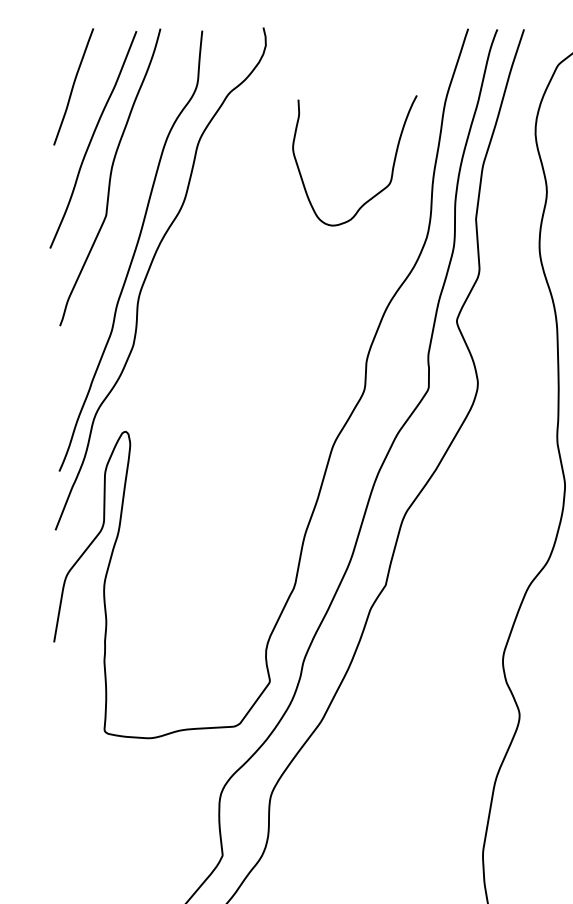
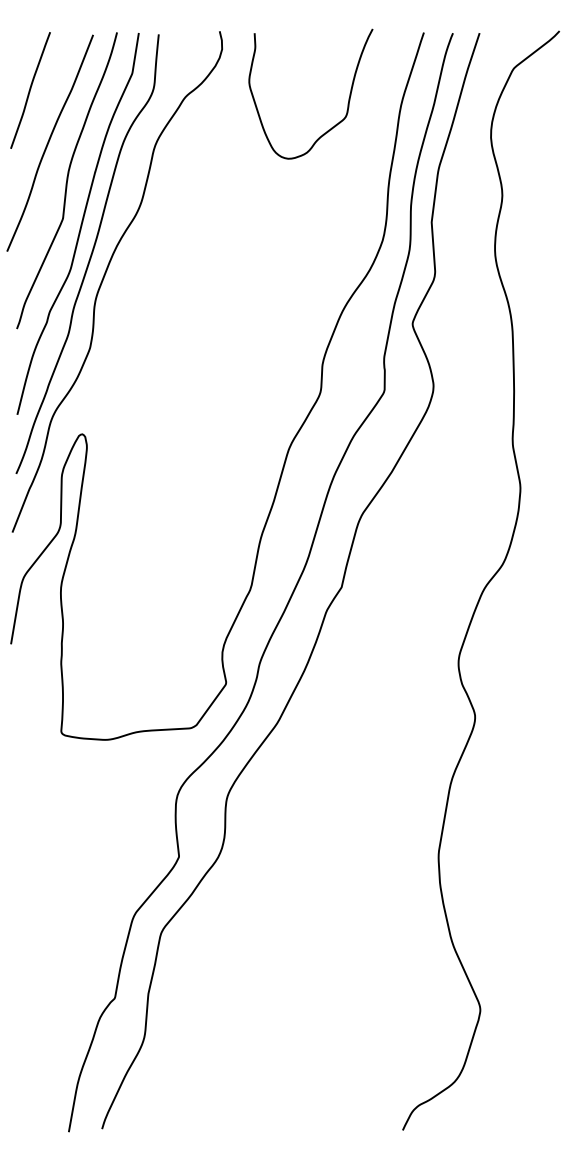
curve: (392, 165) -> (348, 98), moved
curve: (123, 221) -> (80, 224), added

